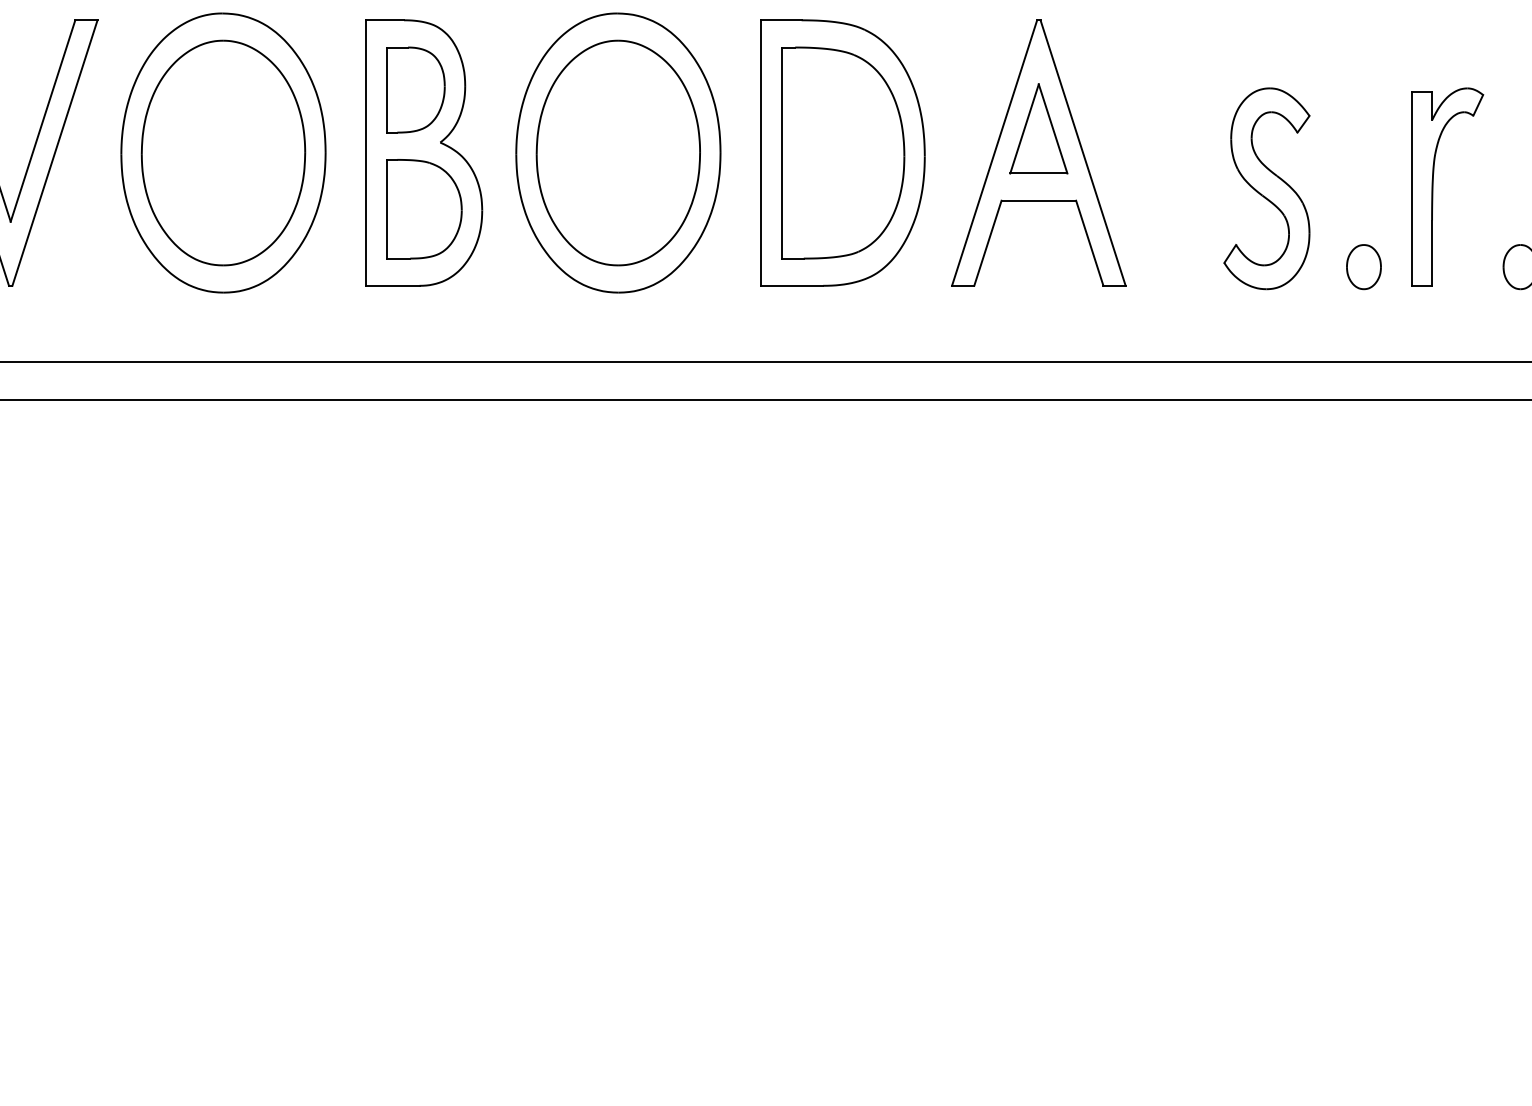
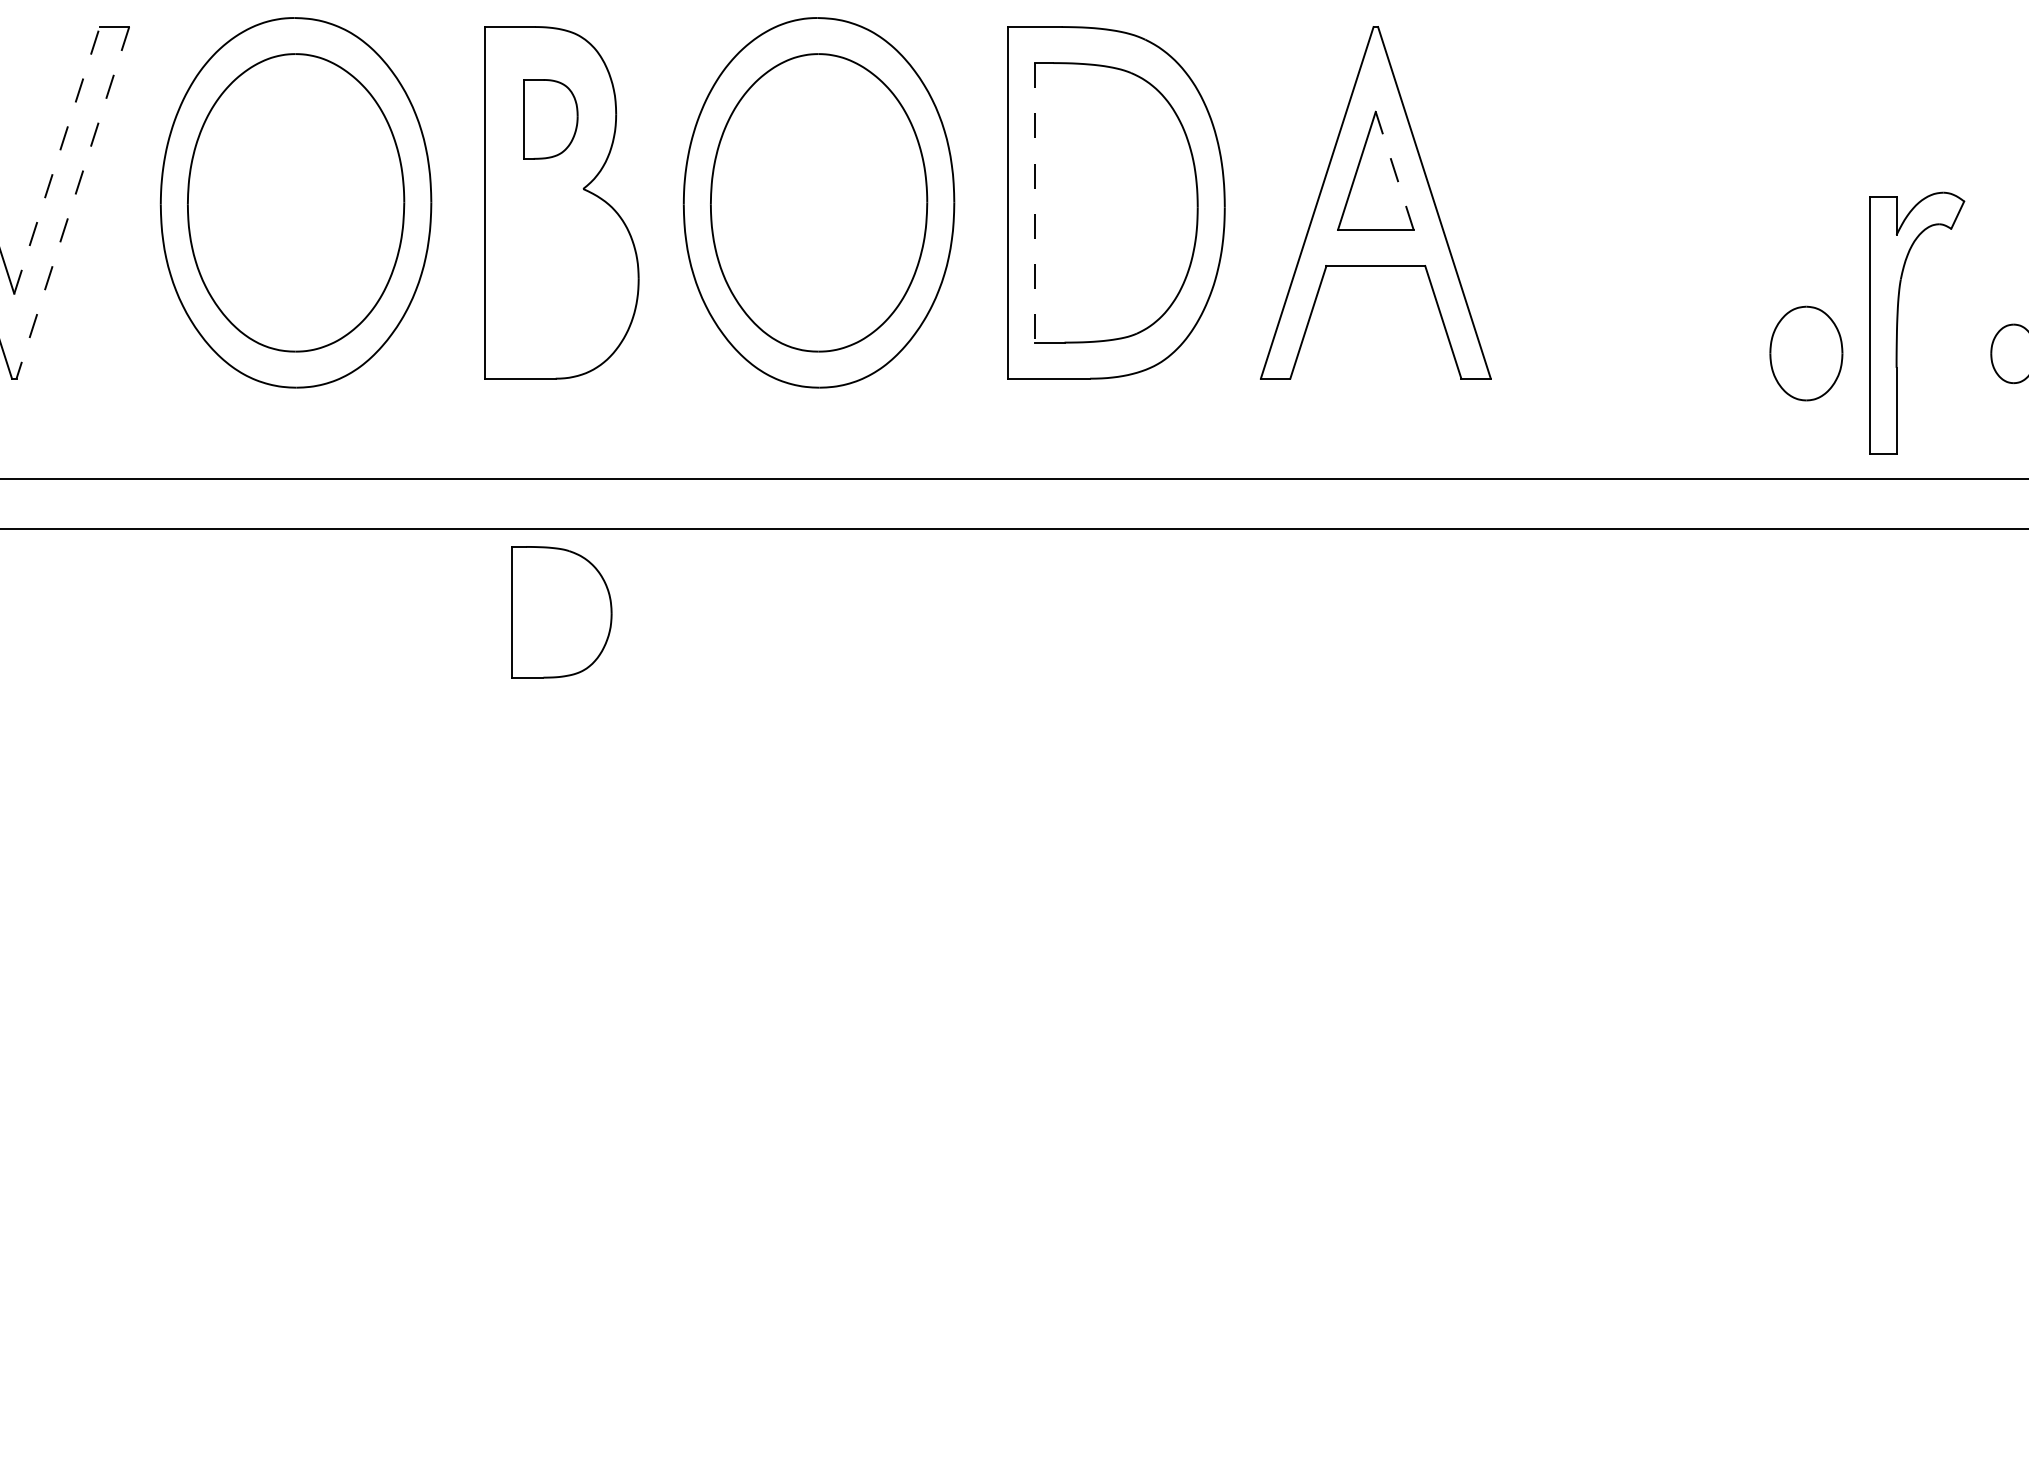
part: (415, 89) -> (550, 118), size x0.7
line: (43, 121) -> (57, 161), solid -> dashed
line: (1053, 128) -> (1395, 170), solid -> dashed
line: (54, 153) -> (72, 203), solid -> dashed
line: (781, 153) -> (1035, 203), solid -> dashed
part: (1433, 186) -> (1898, 322), moved
part: (1266, 188) -> (1677, 249), removed
part: (424, 209) -> (562, 612), moved
part: (1363, 267) -> (1805, 354), size x1.6

